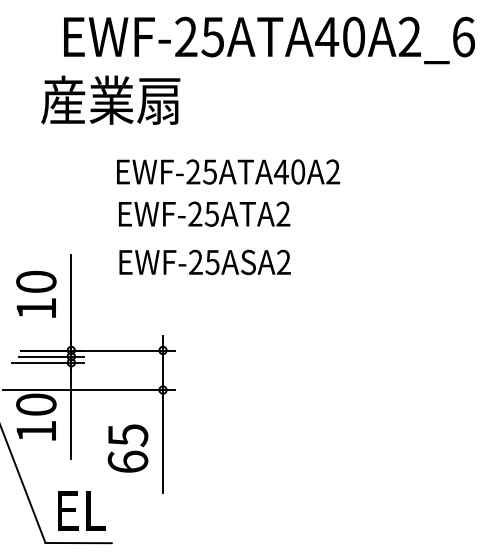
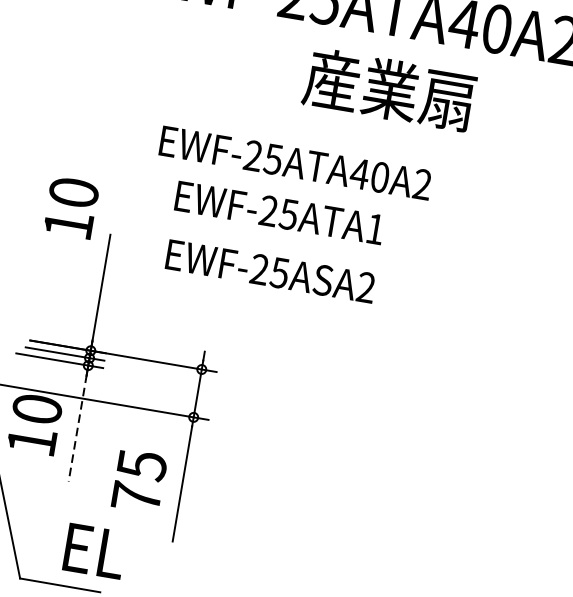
text: (110, 99) -> (389, 88), moved
text: (228, 171) -> (295, 162), moved
text: (283, 213) -> (375, 228), EWF-25ATA2 -> EWF-25ATA1
text: (36, 293) -> (71, 206), moved
line: (71, 414) -> (77, 428), solid -> dashed
text: (127, 461) -> (136, 496), 65 -> 75
text: (81, 510) -> (94, 550), moved

